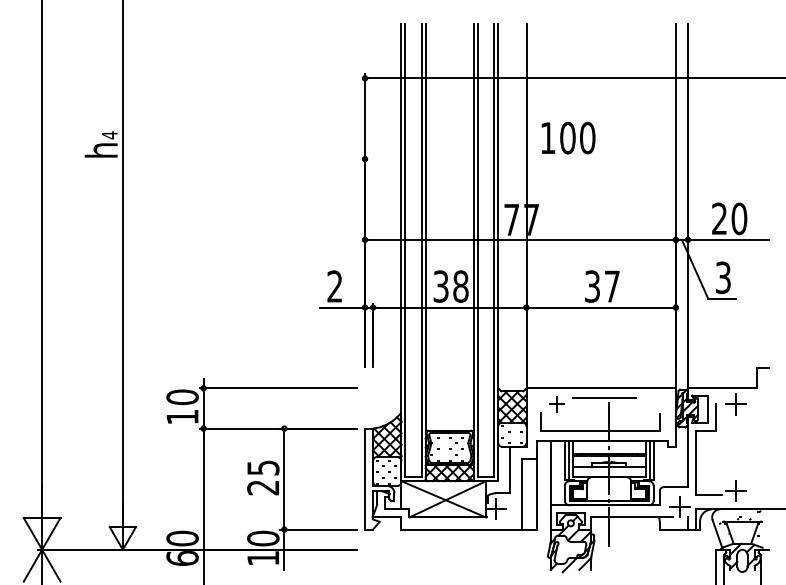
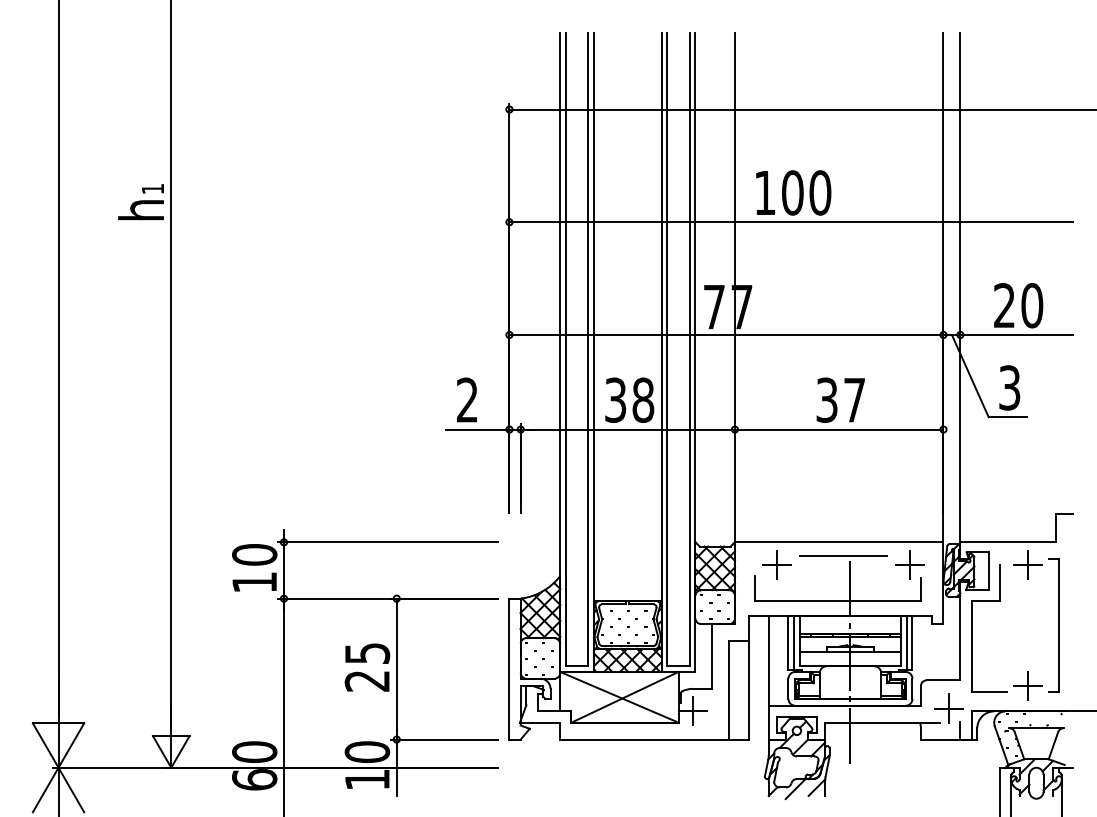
text: (109, 134) -> (152, 188), 4 -> 1
line: (567, 159) -> (791, 222), added
part: (556, 404) -> (776, 564), size x1.43
part: (651, 404) -> (909, 564), added
part: (754, 447) -> (1053, 625), added

